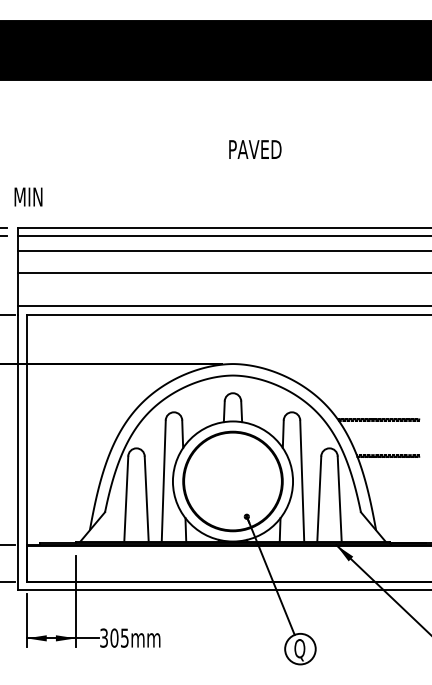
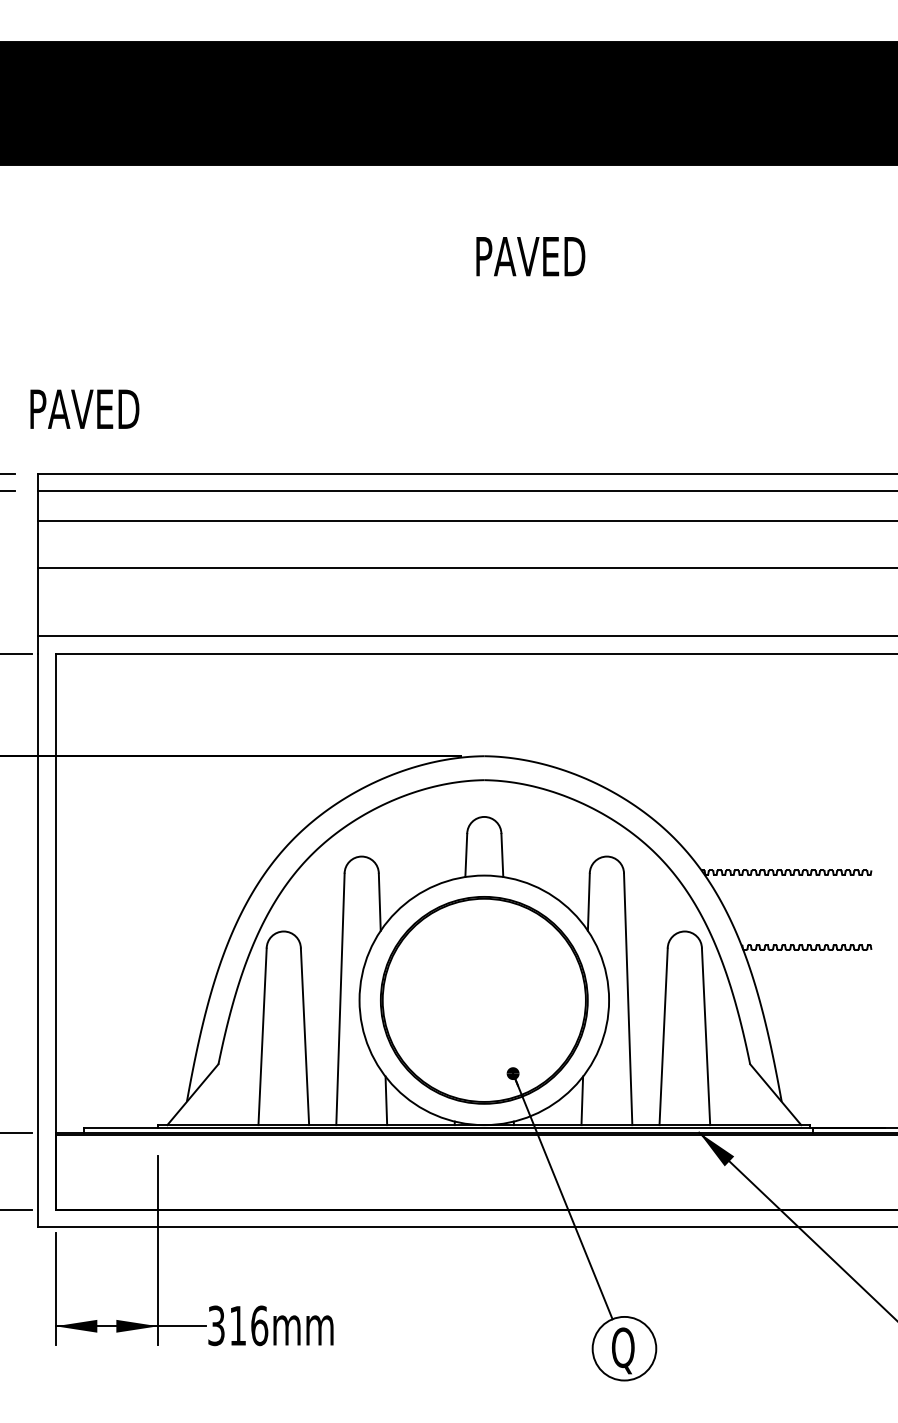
text: (255, 149) -> (531, 256), moved
text: (41, 196) -> (86, 408), MIN -> PAVED
text: (119, 637) -> (248, 1324), 305mm -> 316mm

